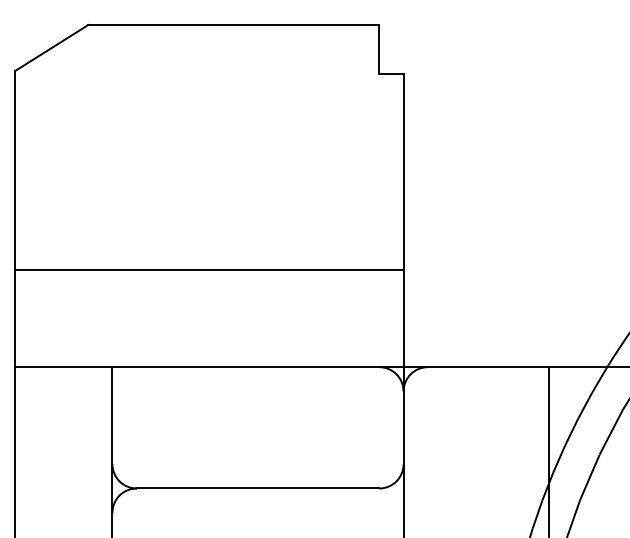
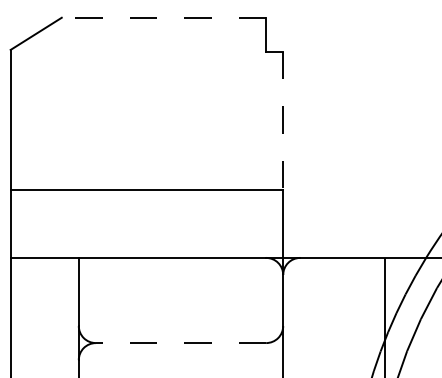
line: (233, 24) -> (163, 17), solid -> dashed
line: (404, 171) -> (283, 120), solid -> dashed
line: (257, 489) -> (180, 343), solid -> dashed

